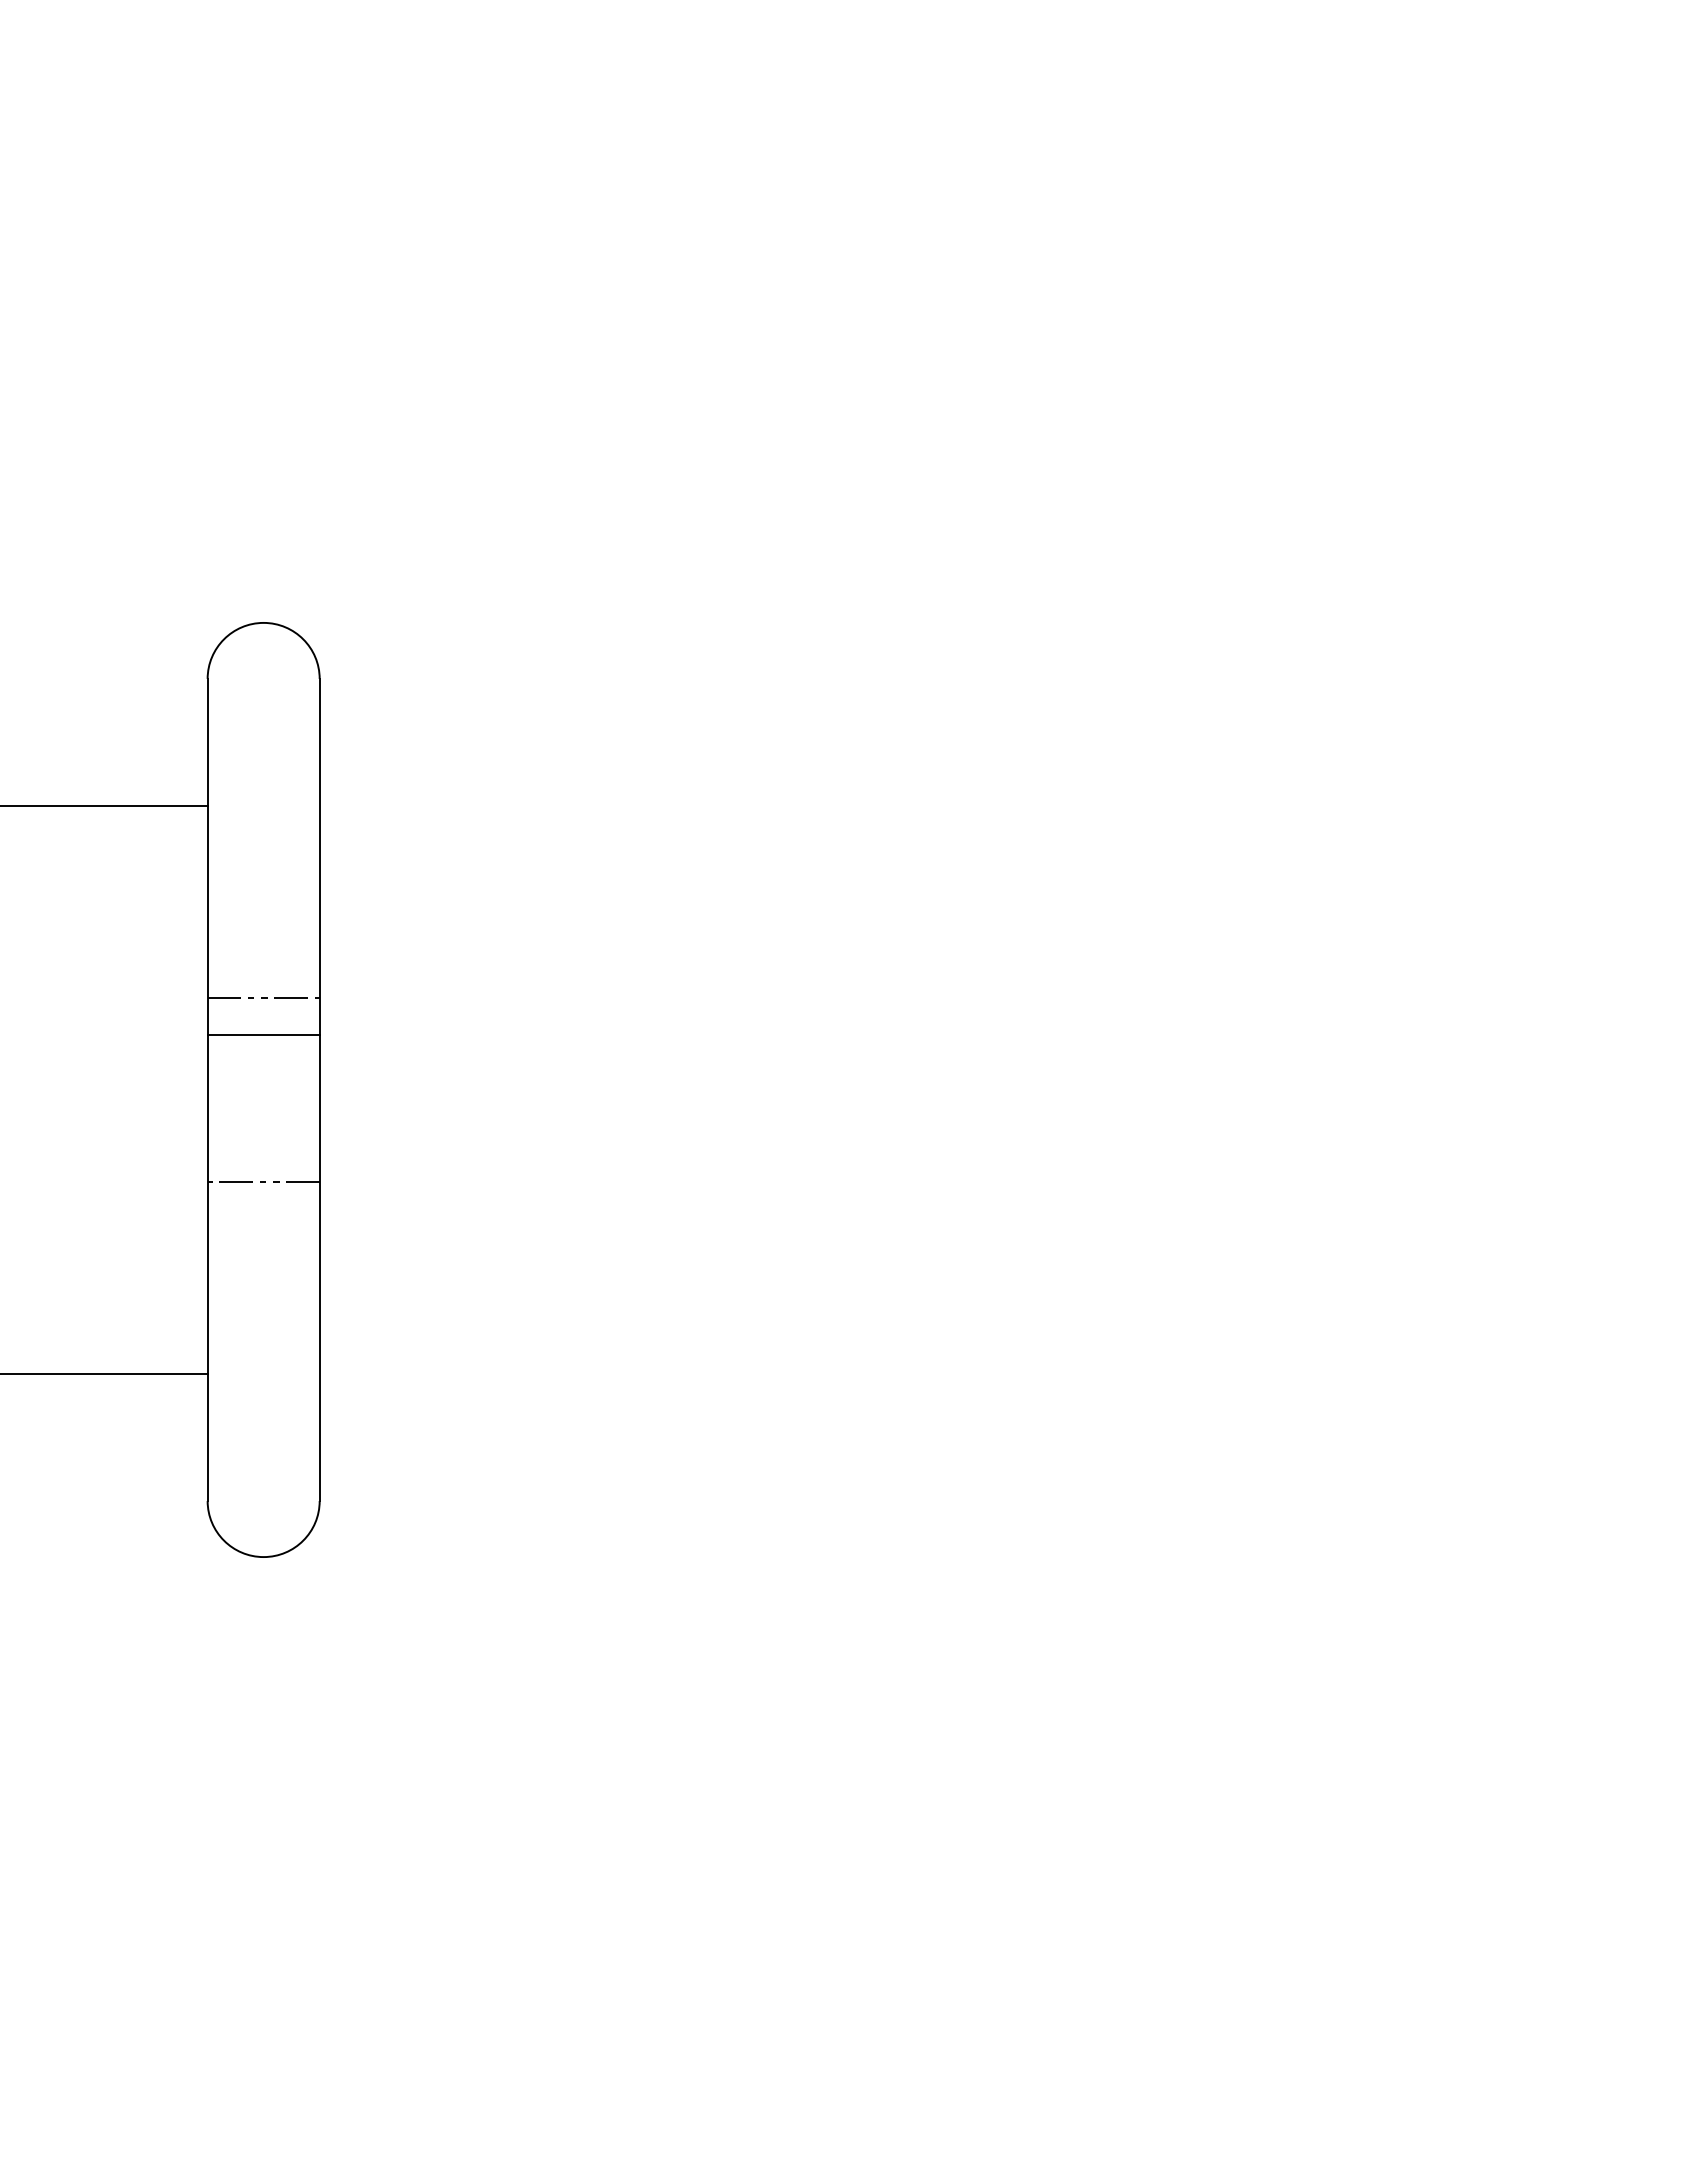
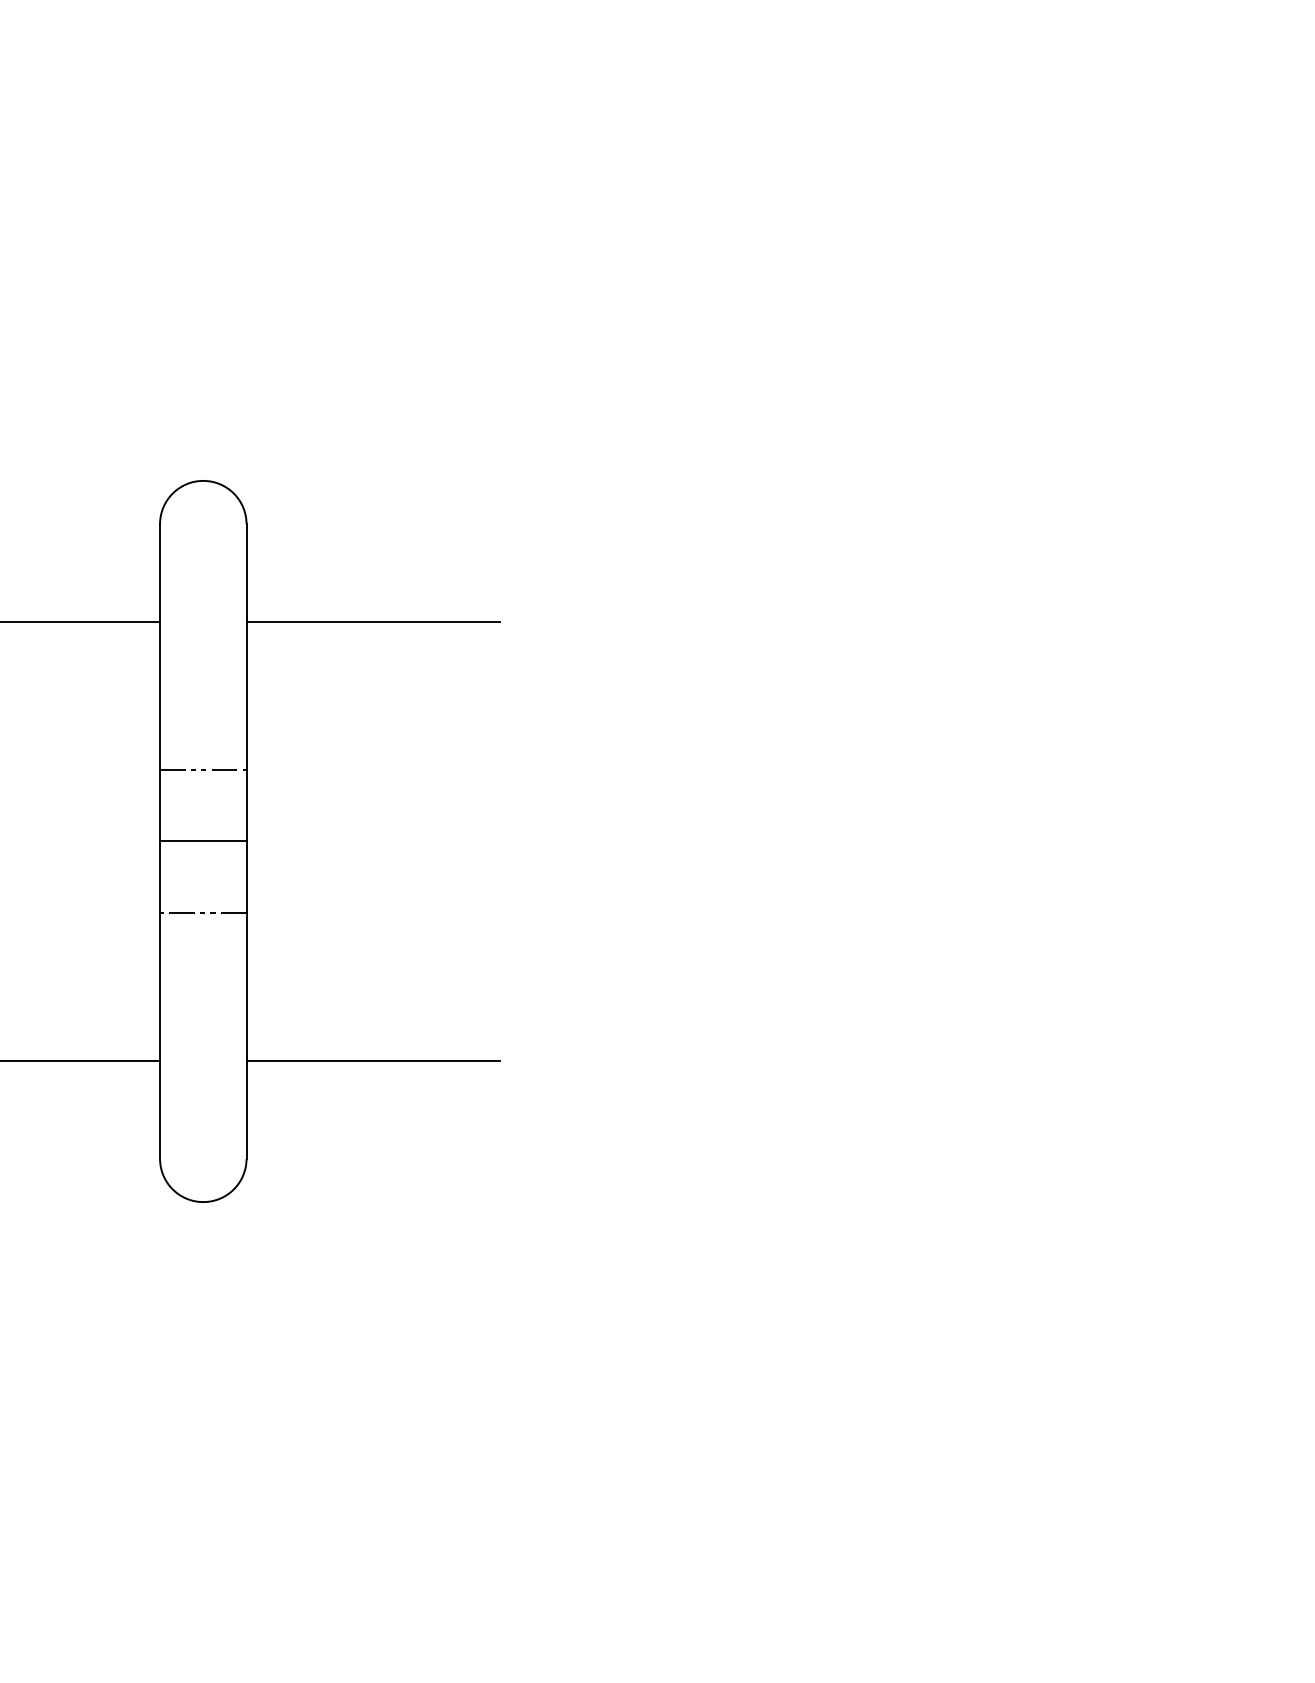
line: (483, 805) -> (373, 621), added
line: (263, 1034) -> (203, 841), moved
line: (483, 1374) -> (373, 1061), added

